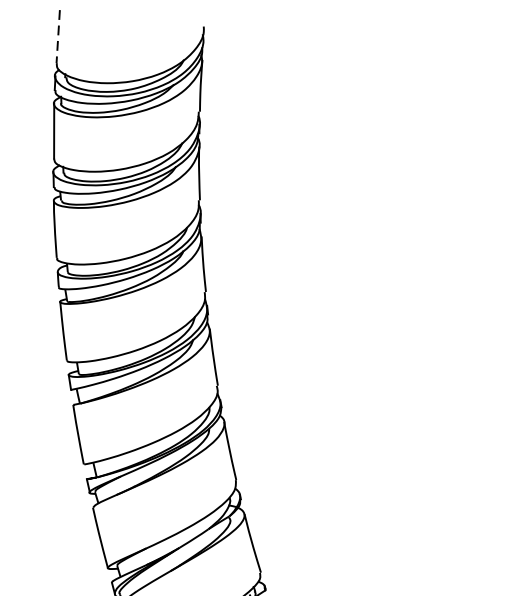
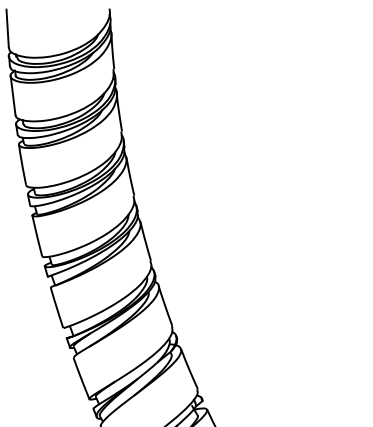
line: (58, 36) -> (7, 28), dashed -> solid

